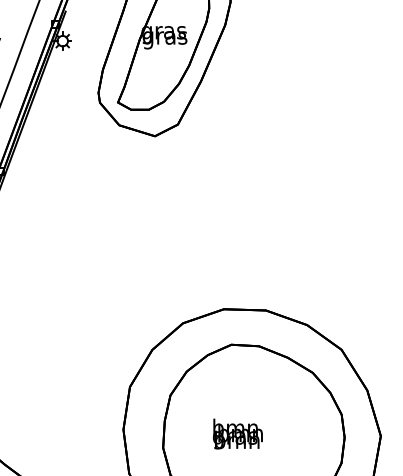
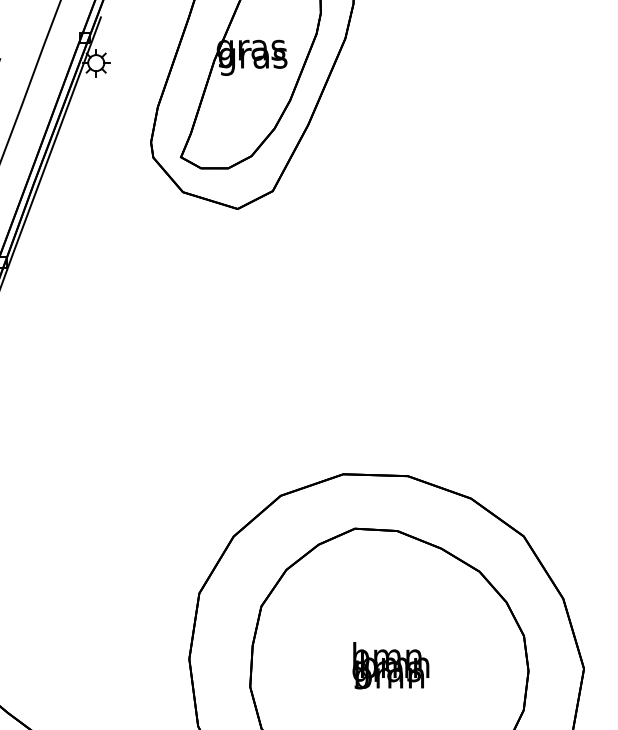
text: (237, 433) -> (390, 664), moved

